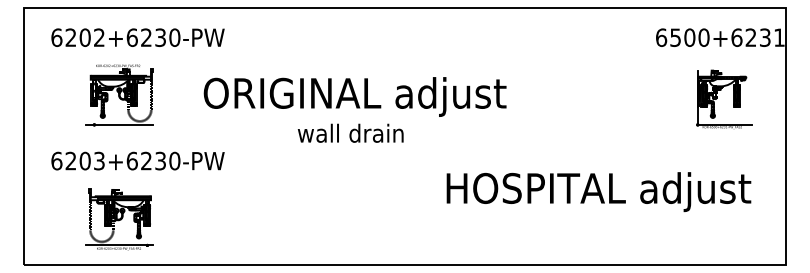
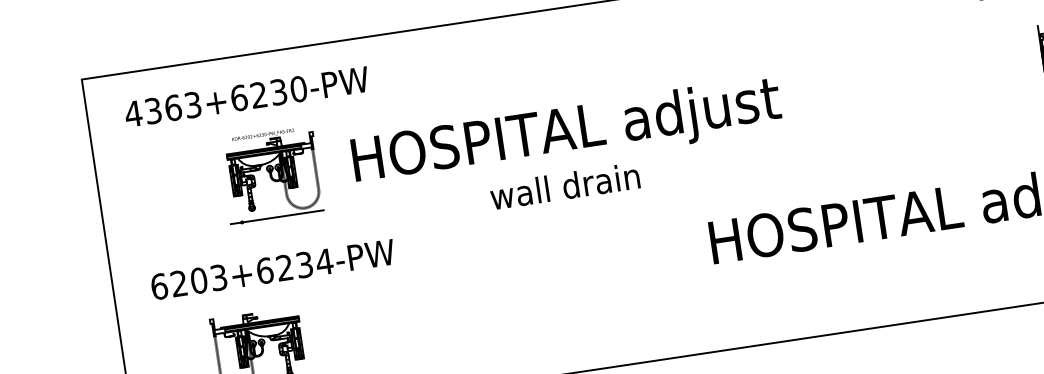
text: (77, 37) -> (162, 109), 6202+6230-PW -> 4363+6230-PW
part: (119, 95) -> (271, 176), moved
text: (356, 96) -> (565, 133), ORIGINAL adjust -> HOSPITAL adjust
text: (174, 160) -> (323, 261), 6203+6230-PW -> 6203+6234-PW

